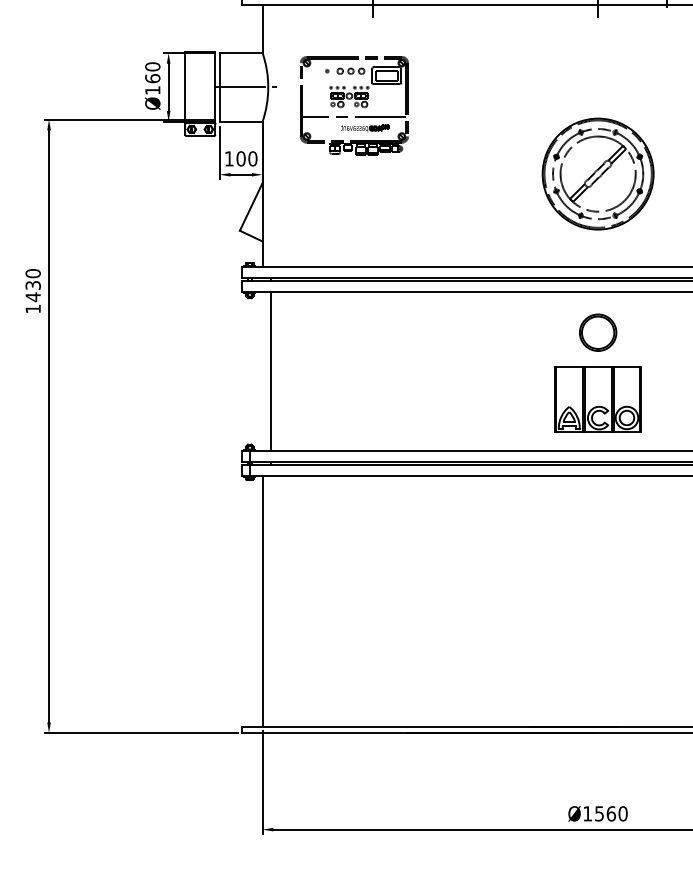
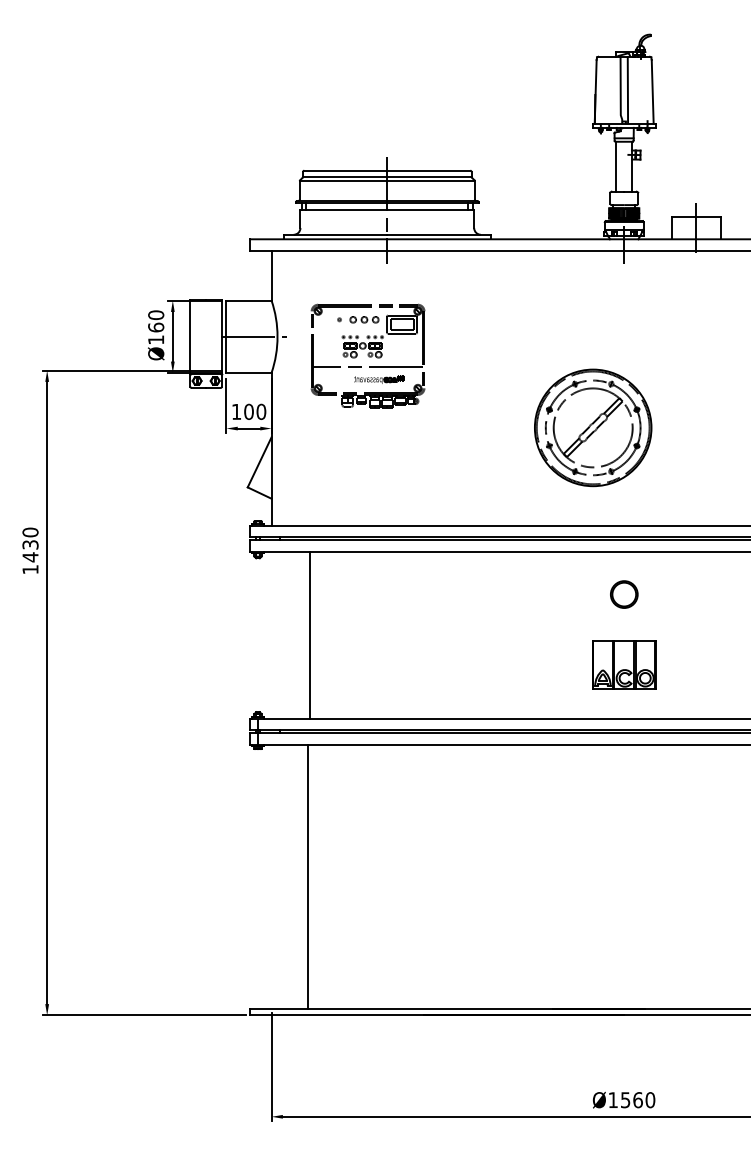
part: (598, 173) -> (593, 427), moved
part: (598, 332) -> (624, 594), size x0.7
line: (271, 370) -> (310, 634), moved
part: (597, 399) -> (623, 664), size x0.7
line: (262, 600) -> (307, 876), moved

